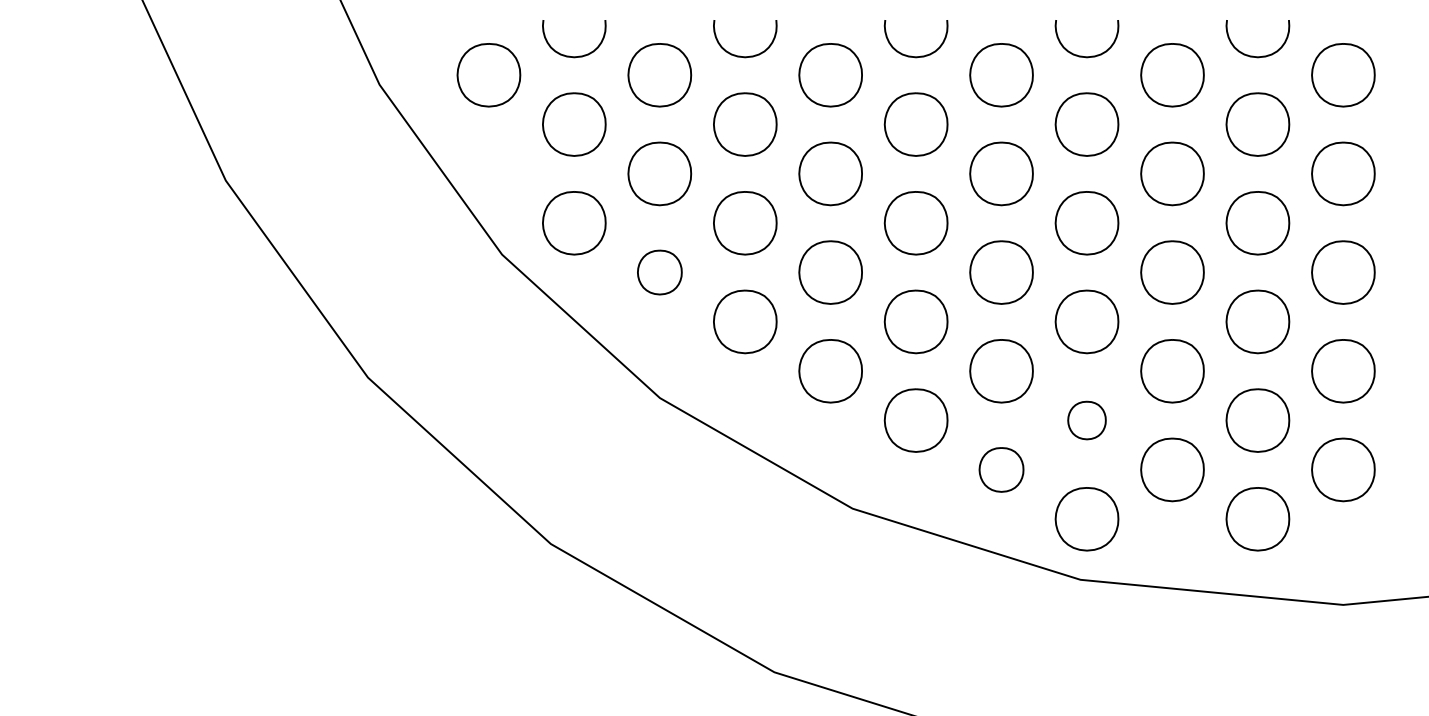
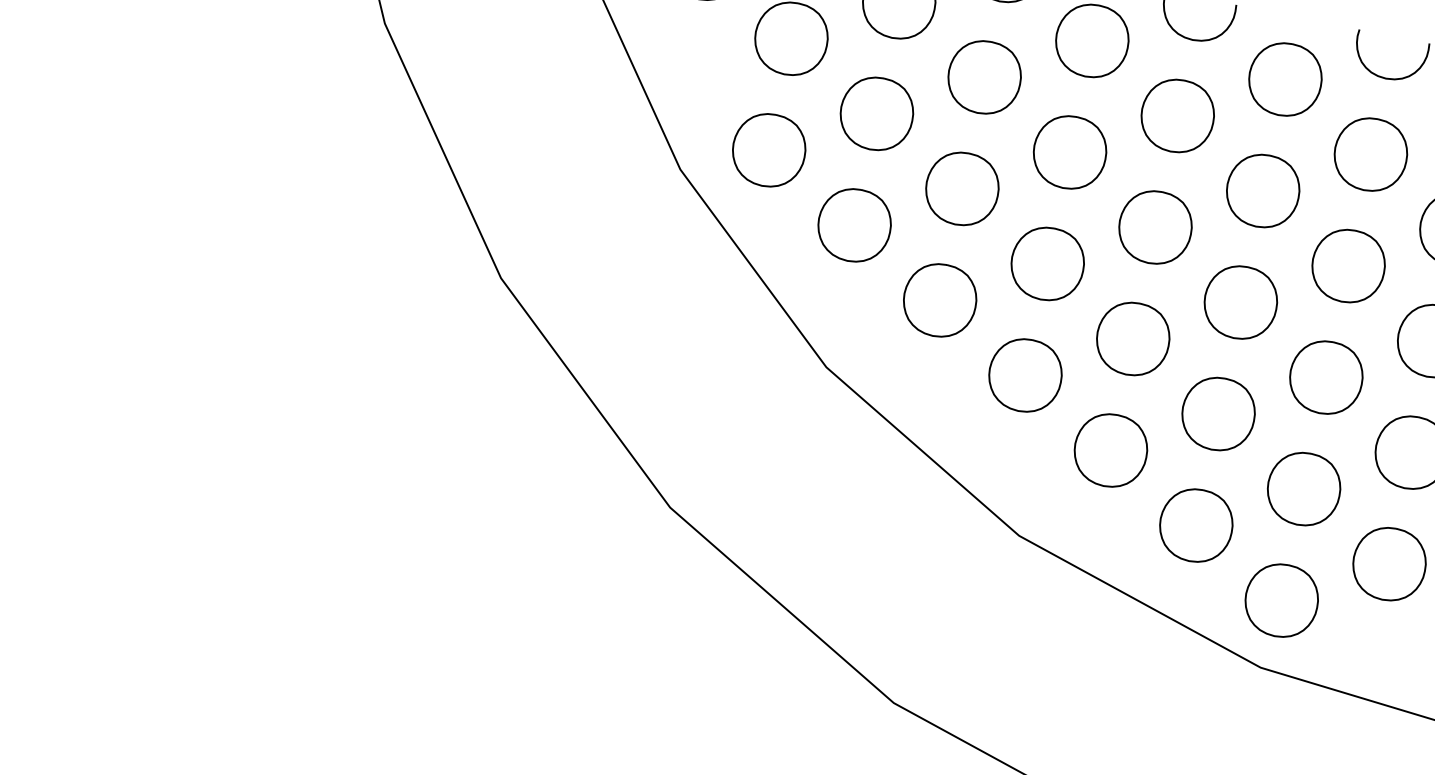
part: (659, 272) -> (854, 225), size x1.43
part: (1086, 420) -> (1303, 488), size x1.67
part: (1001, 469) -> (1196, 525), size x1.43

